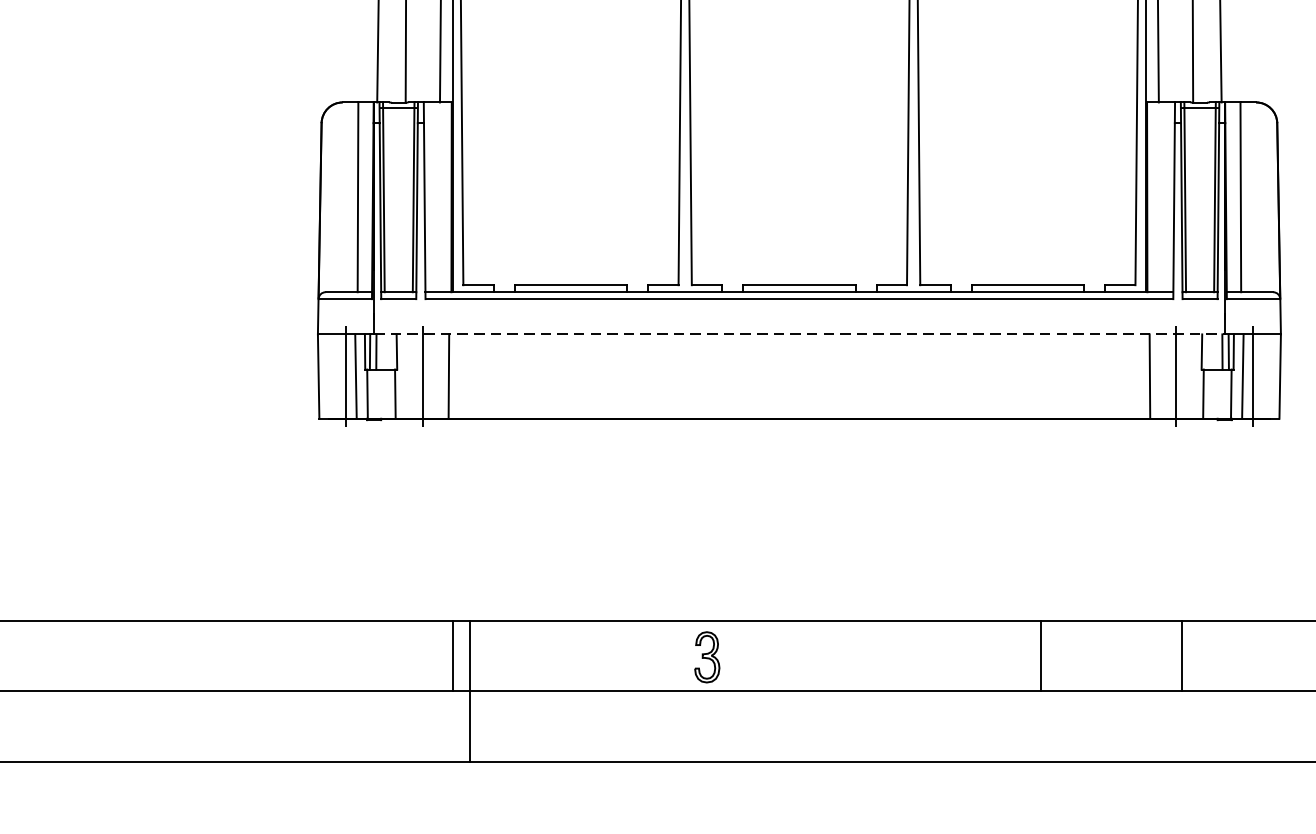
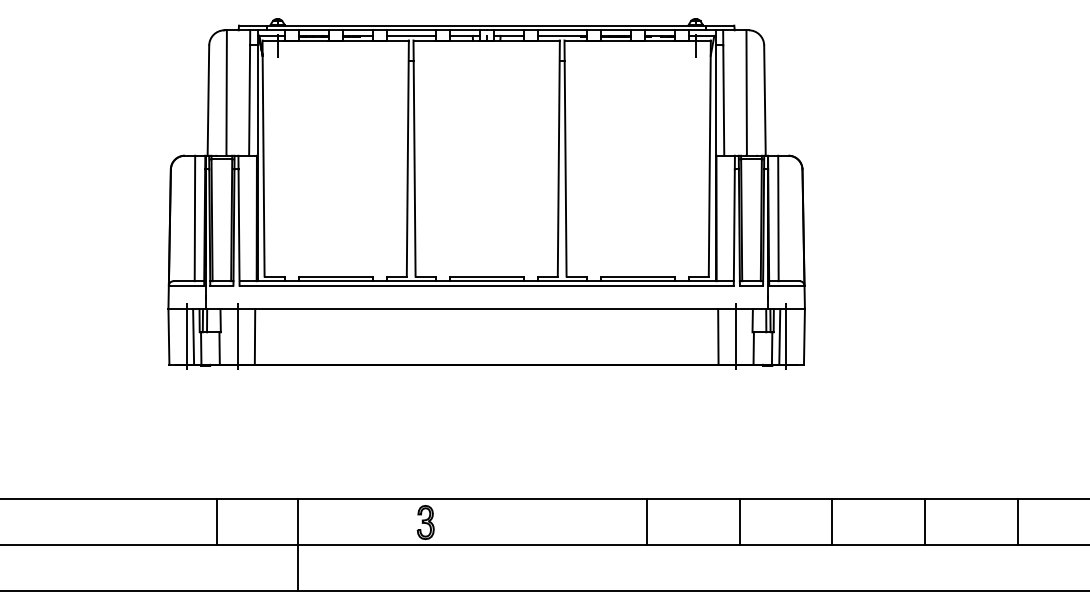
line: (800, 335) -> (487, 309), dashed -> solid
line: (452, 655) -> (216, 521), moved
line: (470, 690) -> (298, 544), moved

